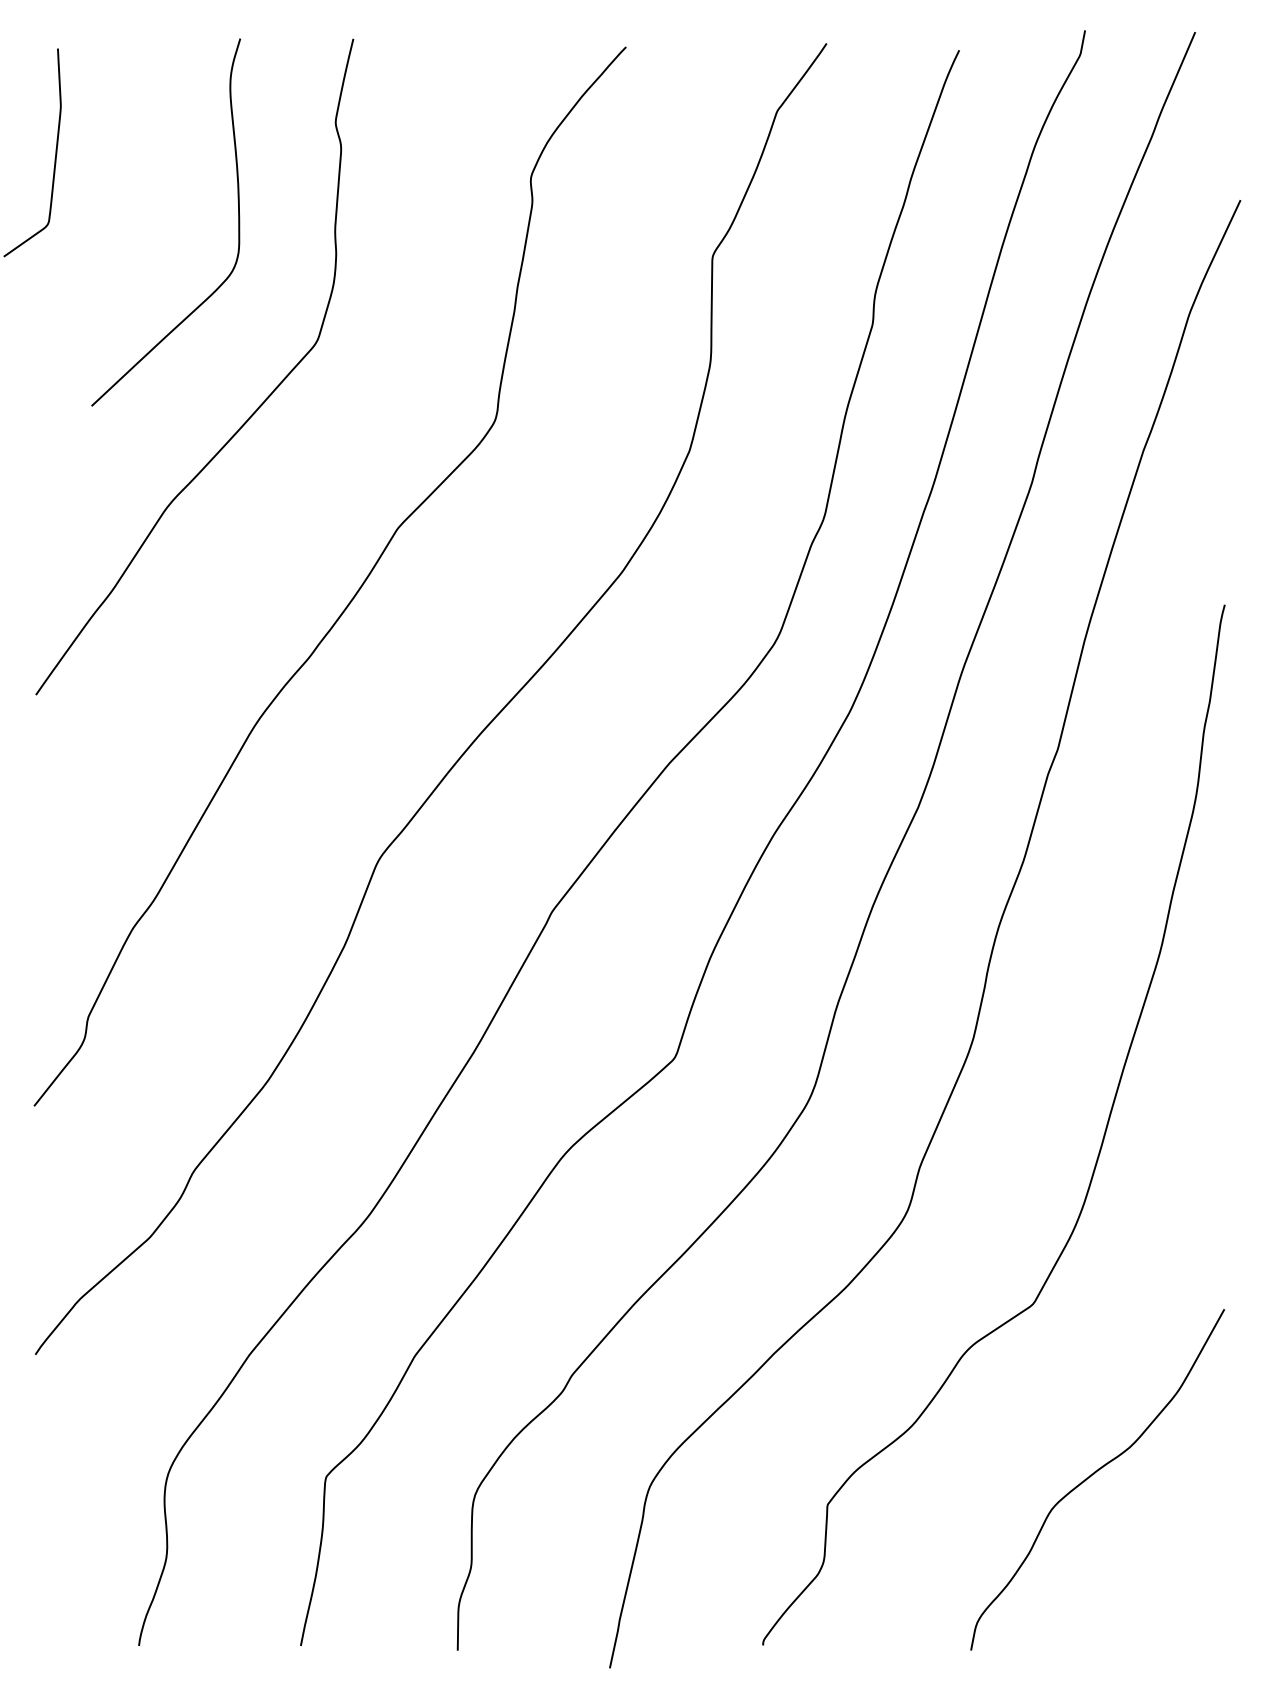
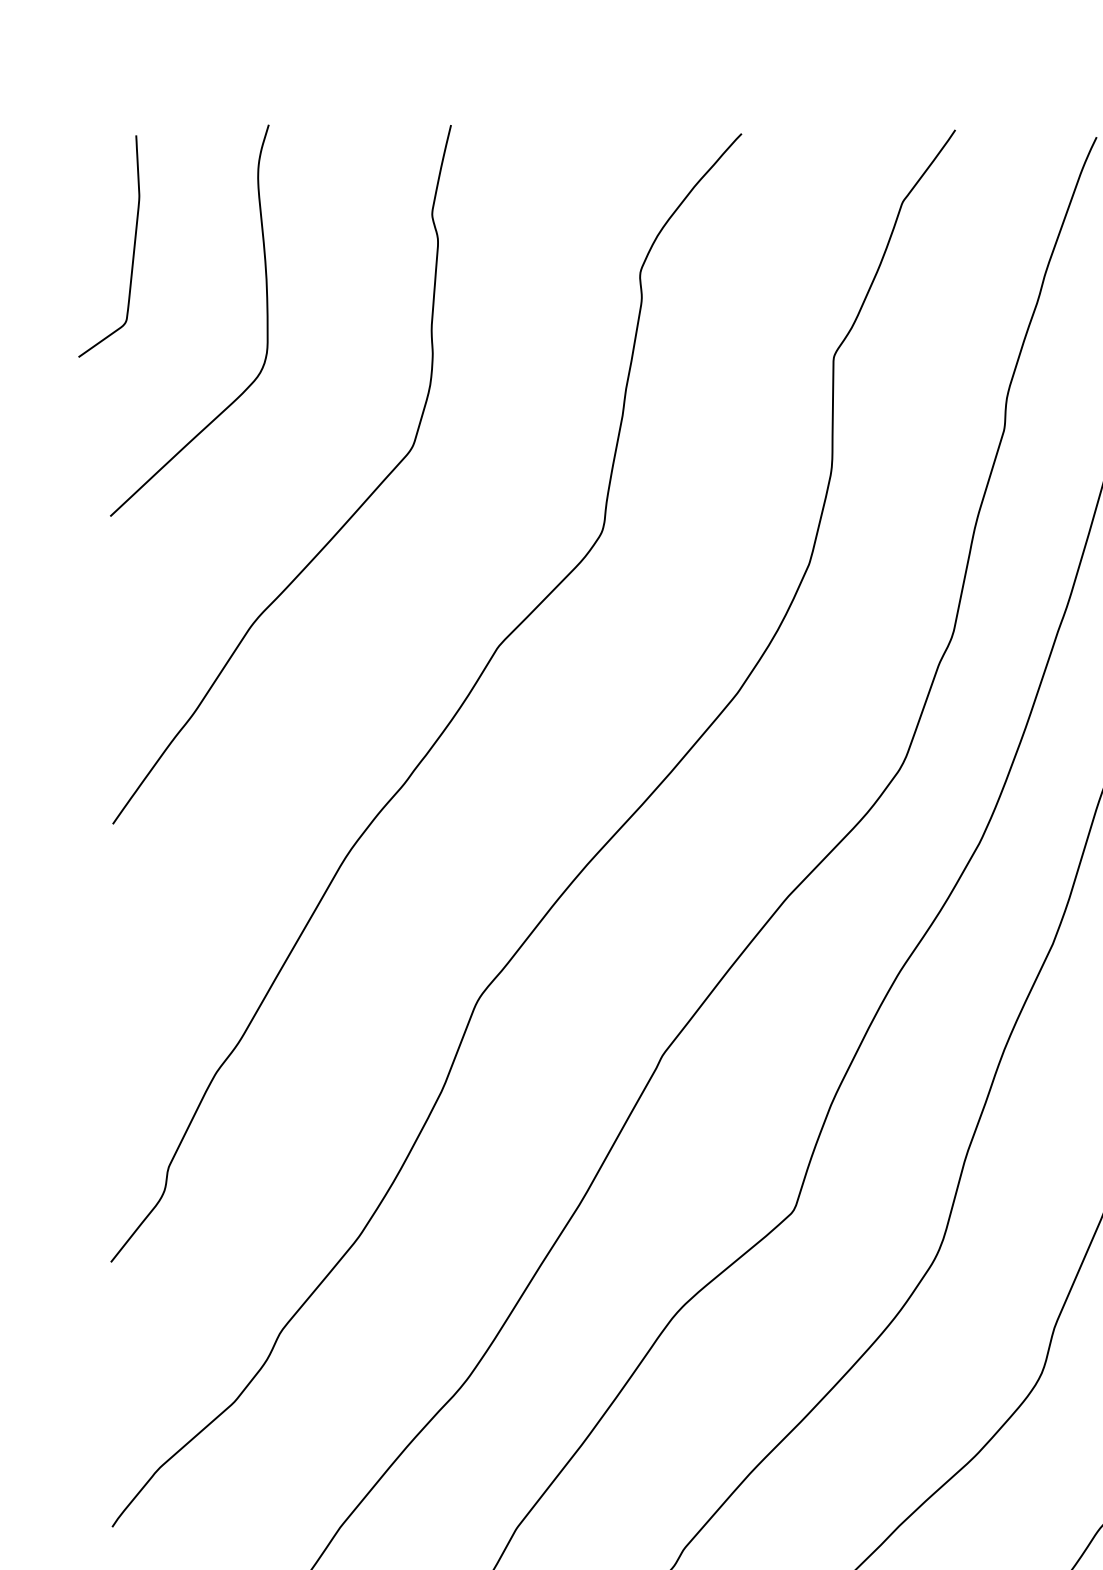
curve: (238, 222) -> (266, 320), moved

